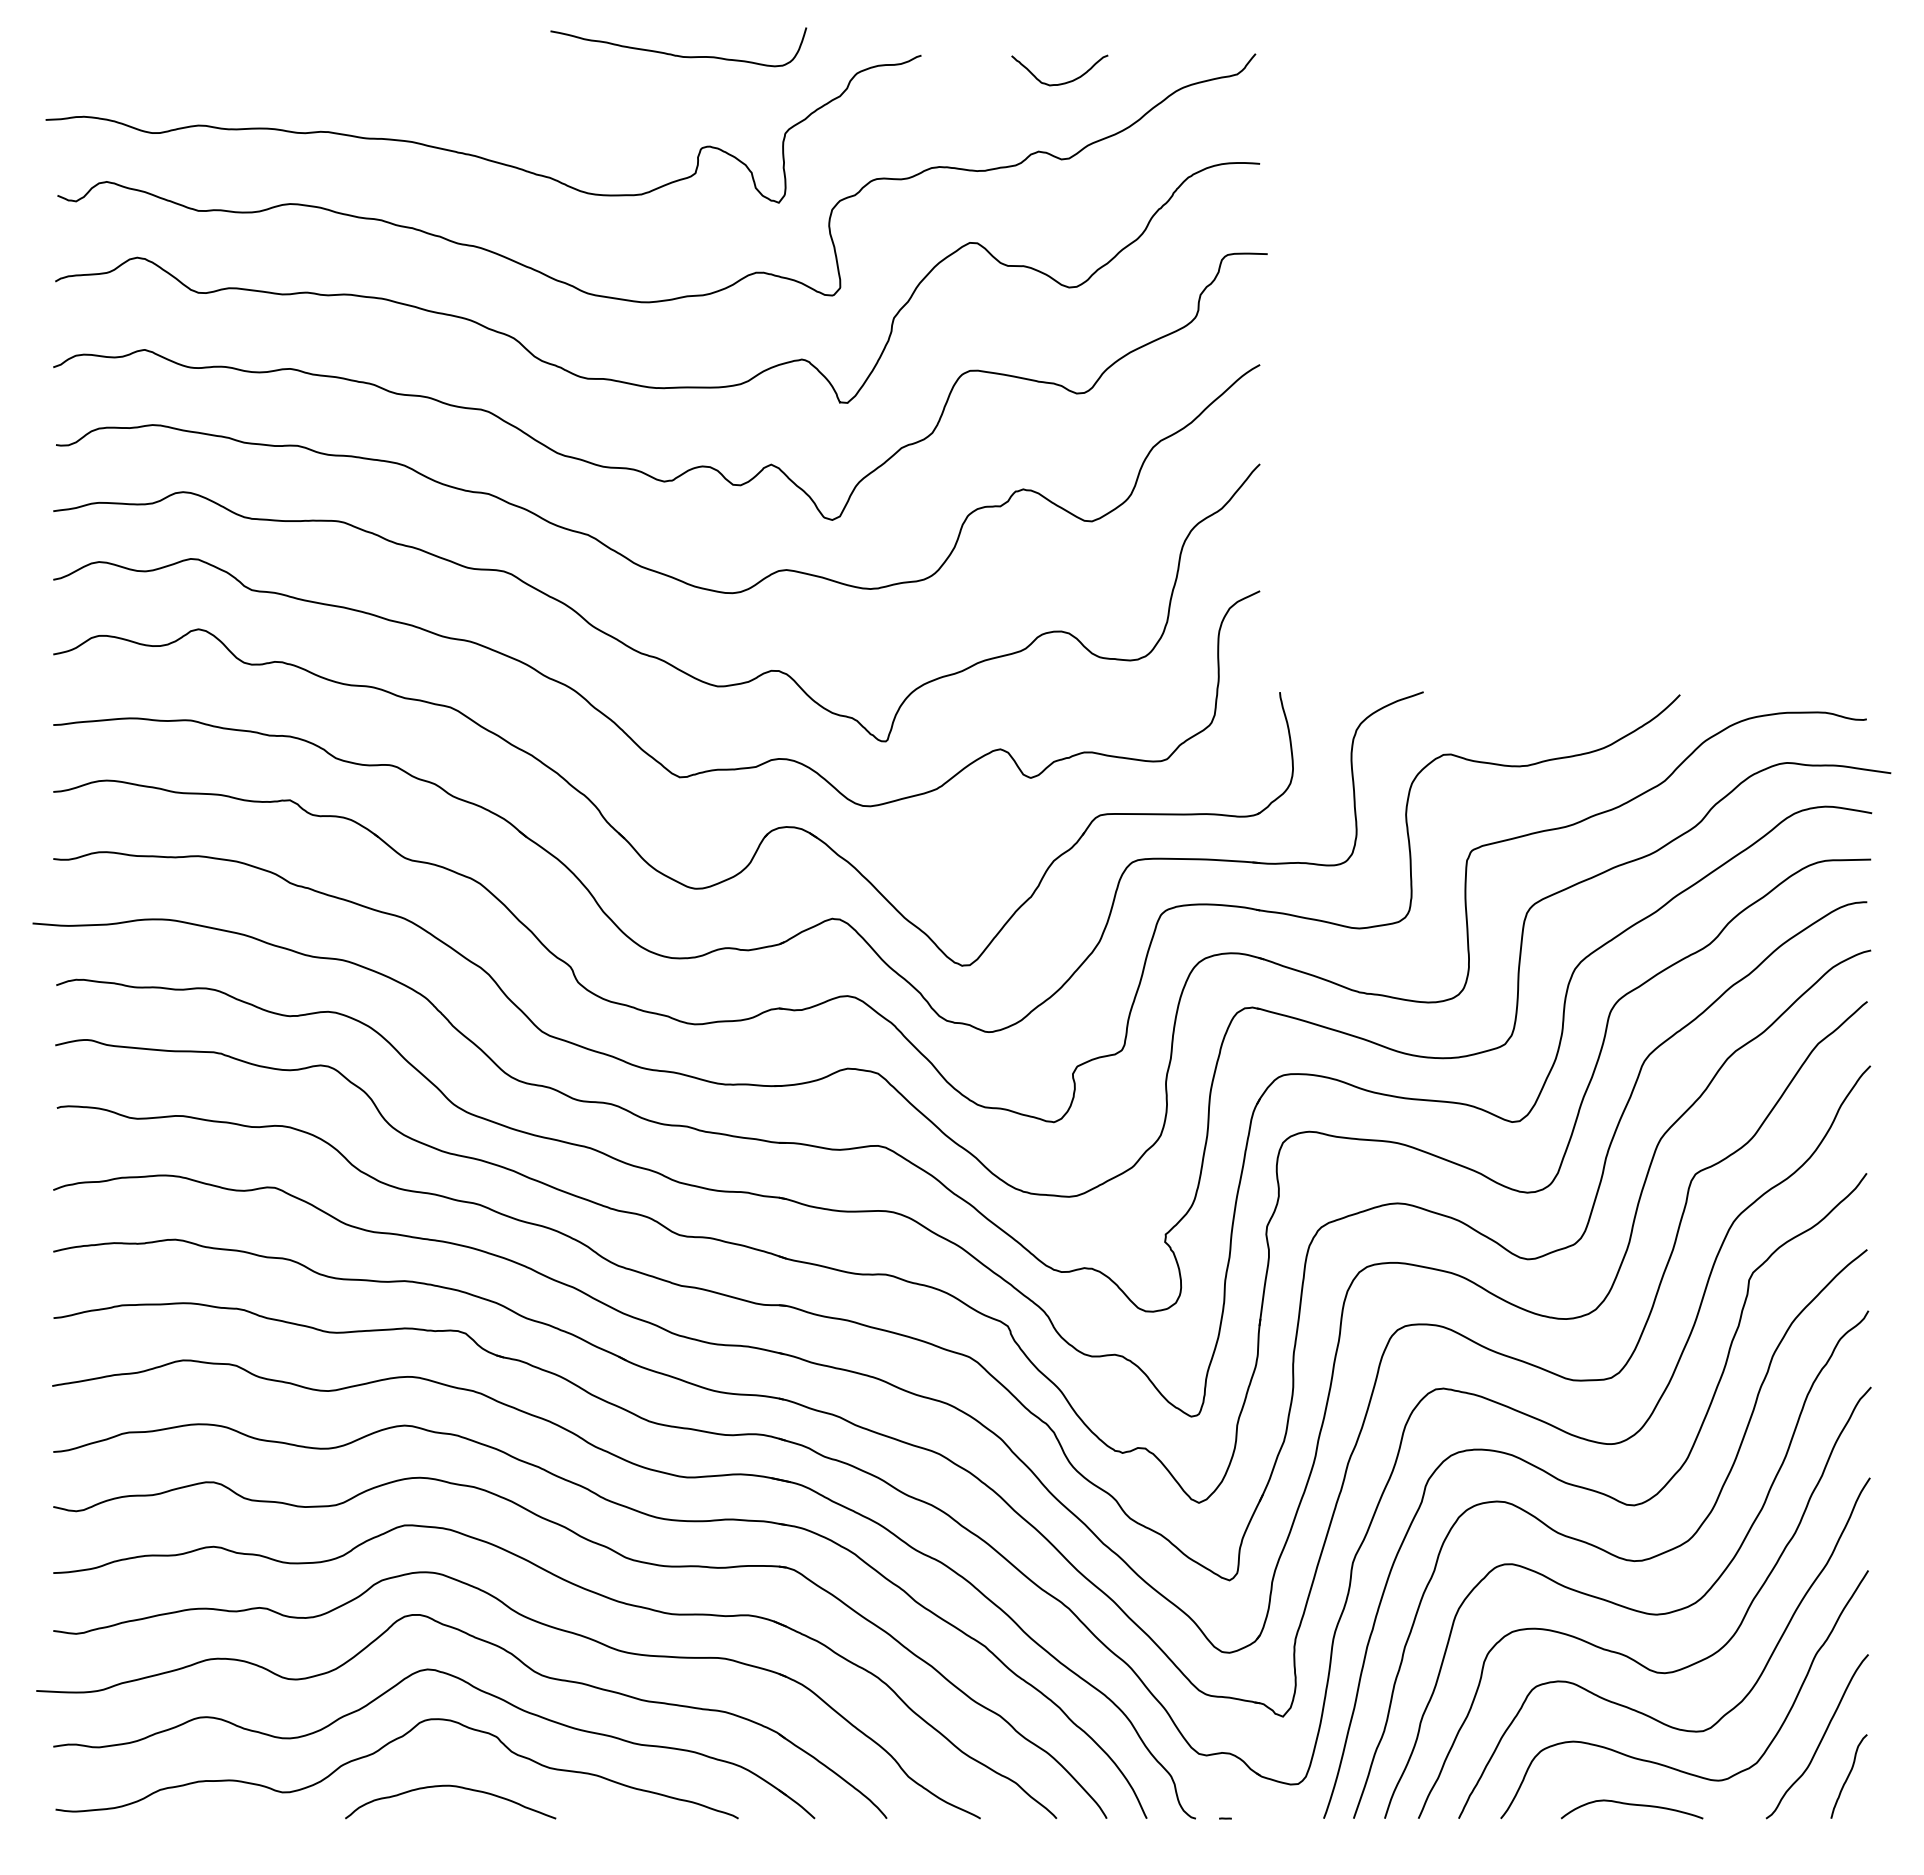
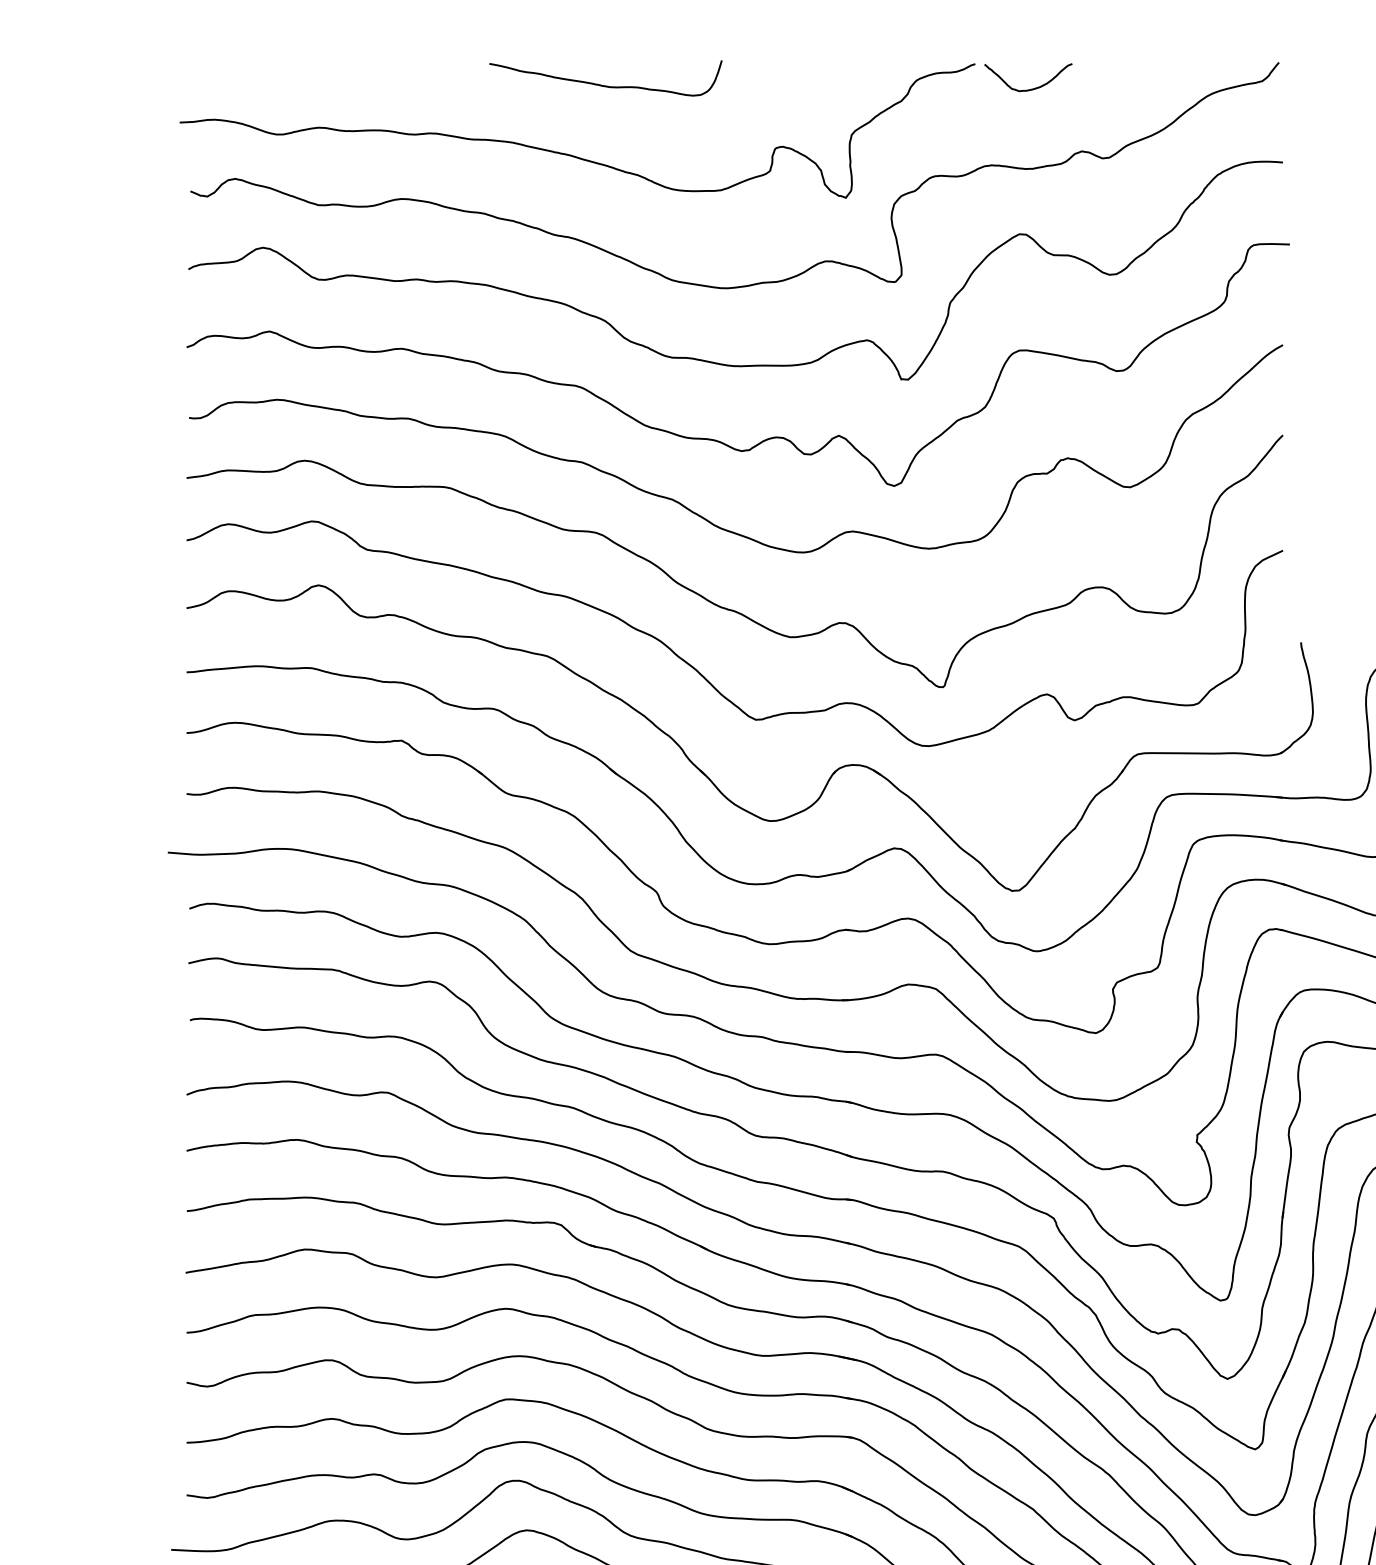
curve: (676, 54) -> (603, 84), moved
curve: (1063, 82) -> (1031, 88), moved

